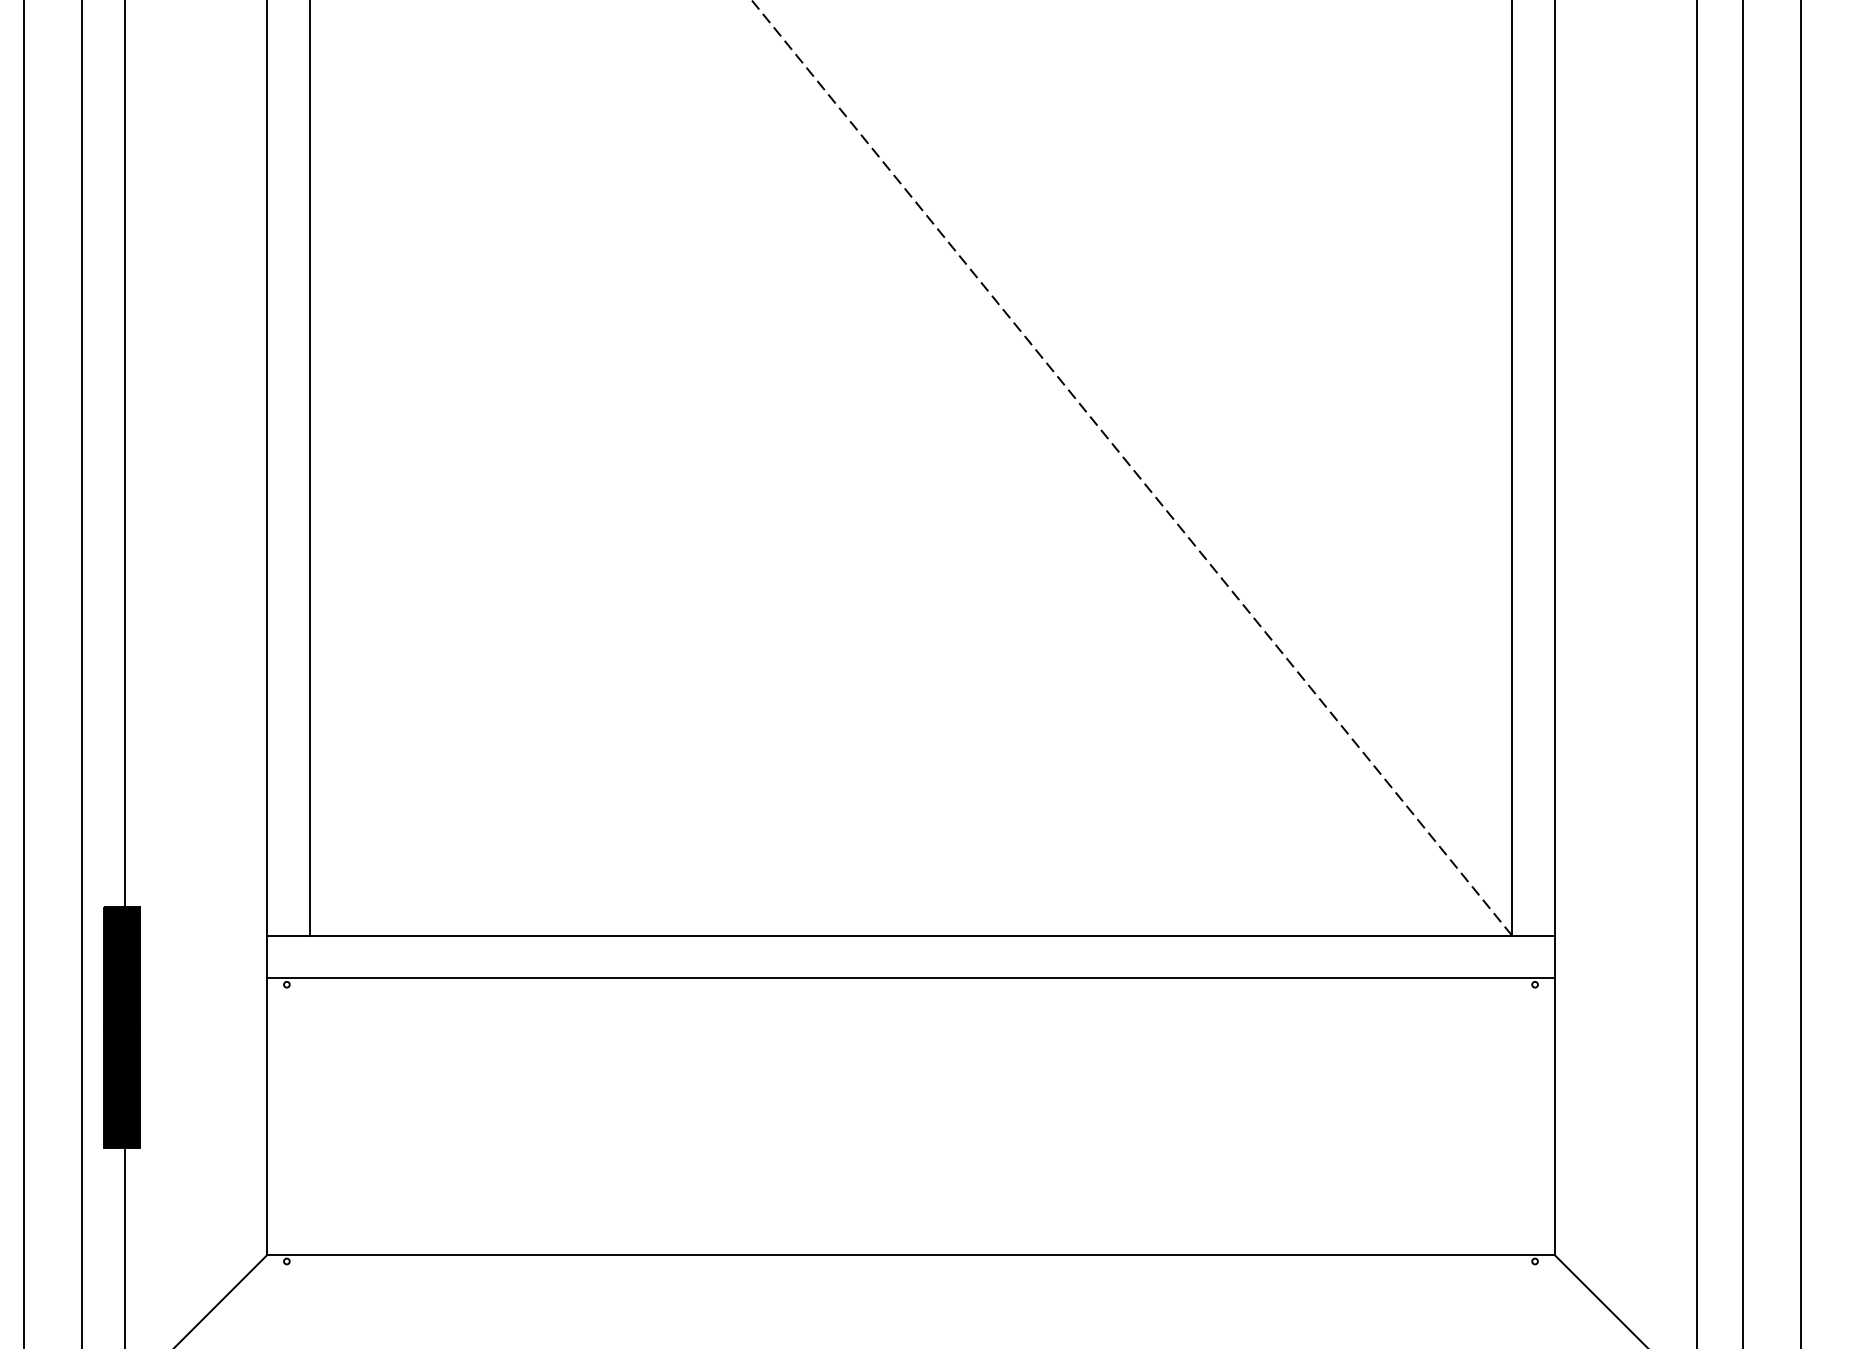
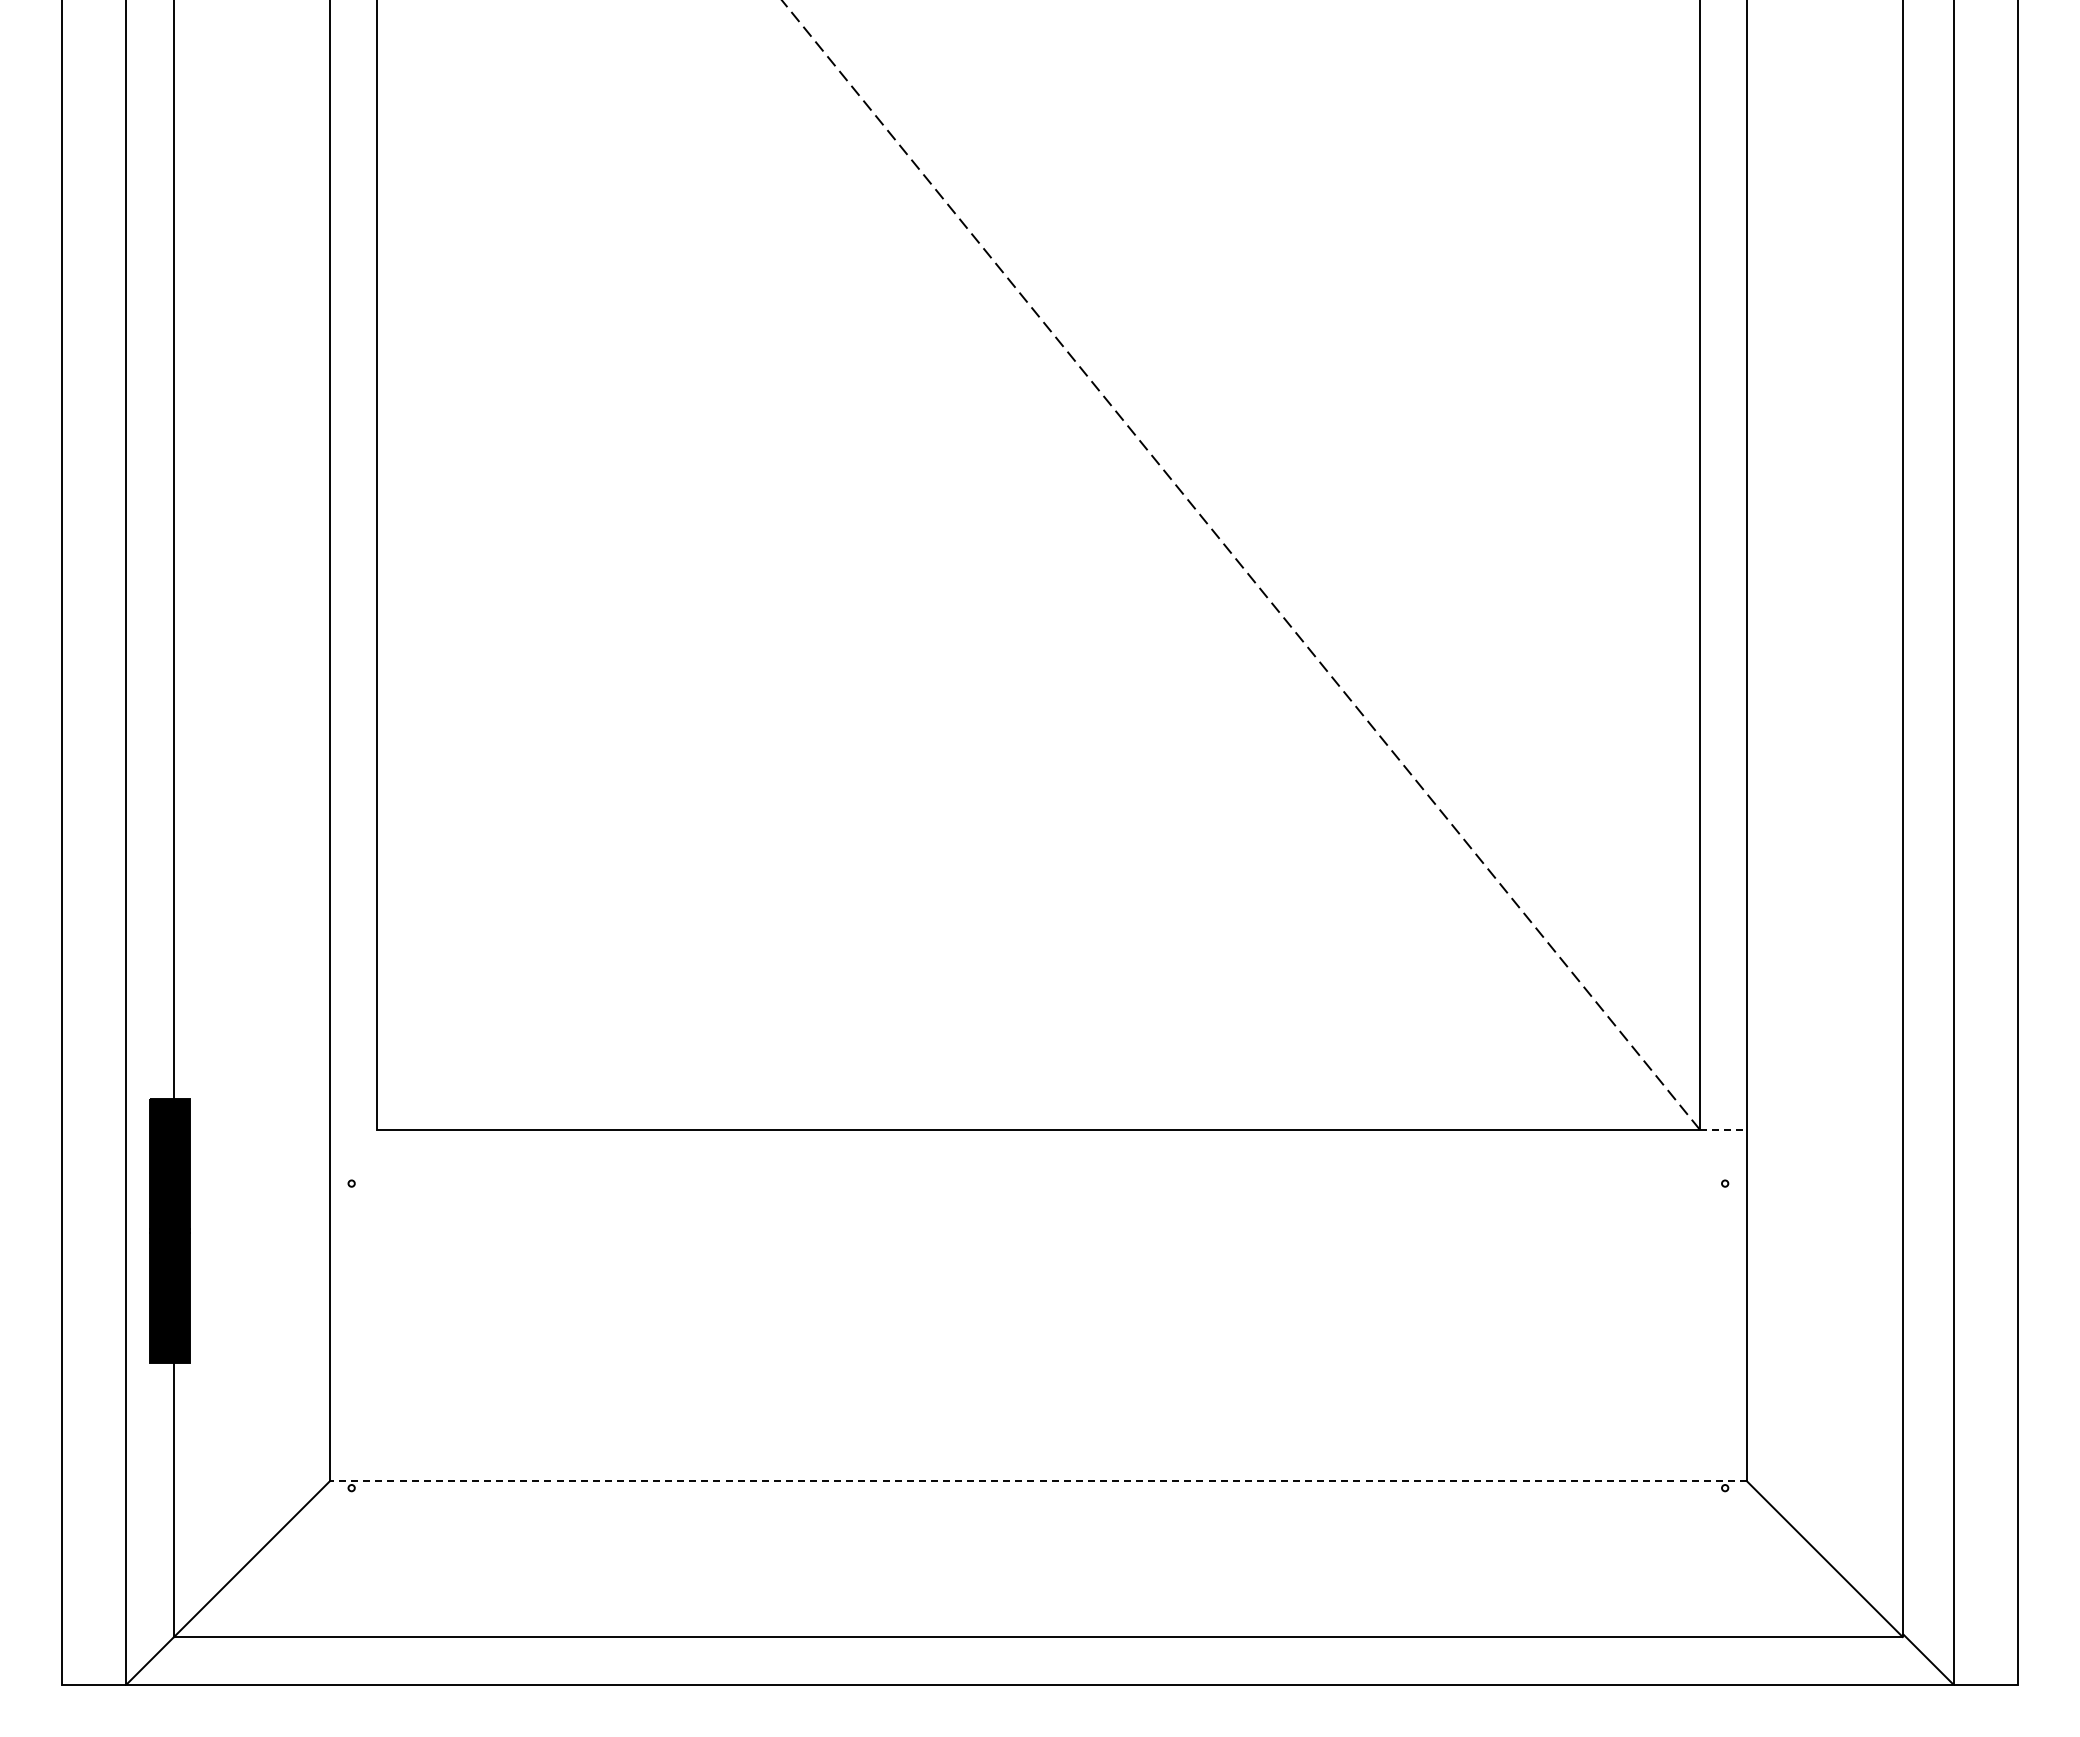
line: (288, 935) -> (353, 1129), removed
line: (1533, 935) -> (1723, 1129), solid -> dashed
line: (910, 978) -> (1037, 1176), removed
line: (910, 1255) -> (1037, 1481), solid -> dashed

